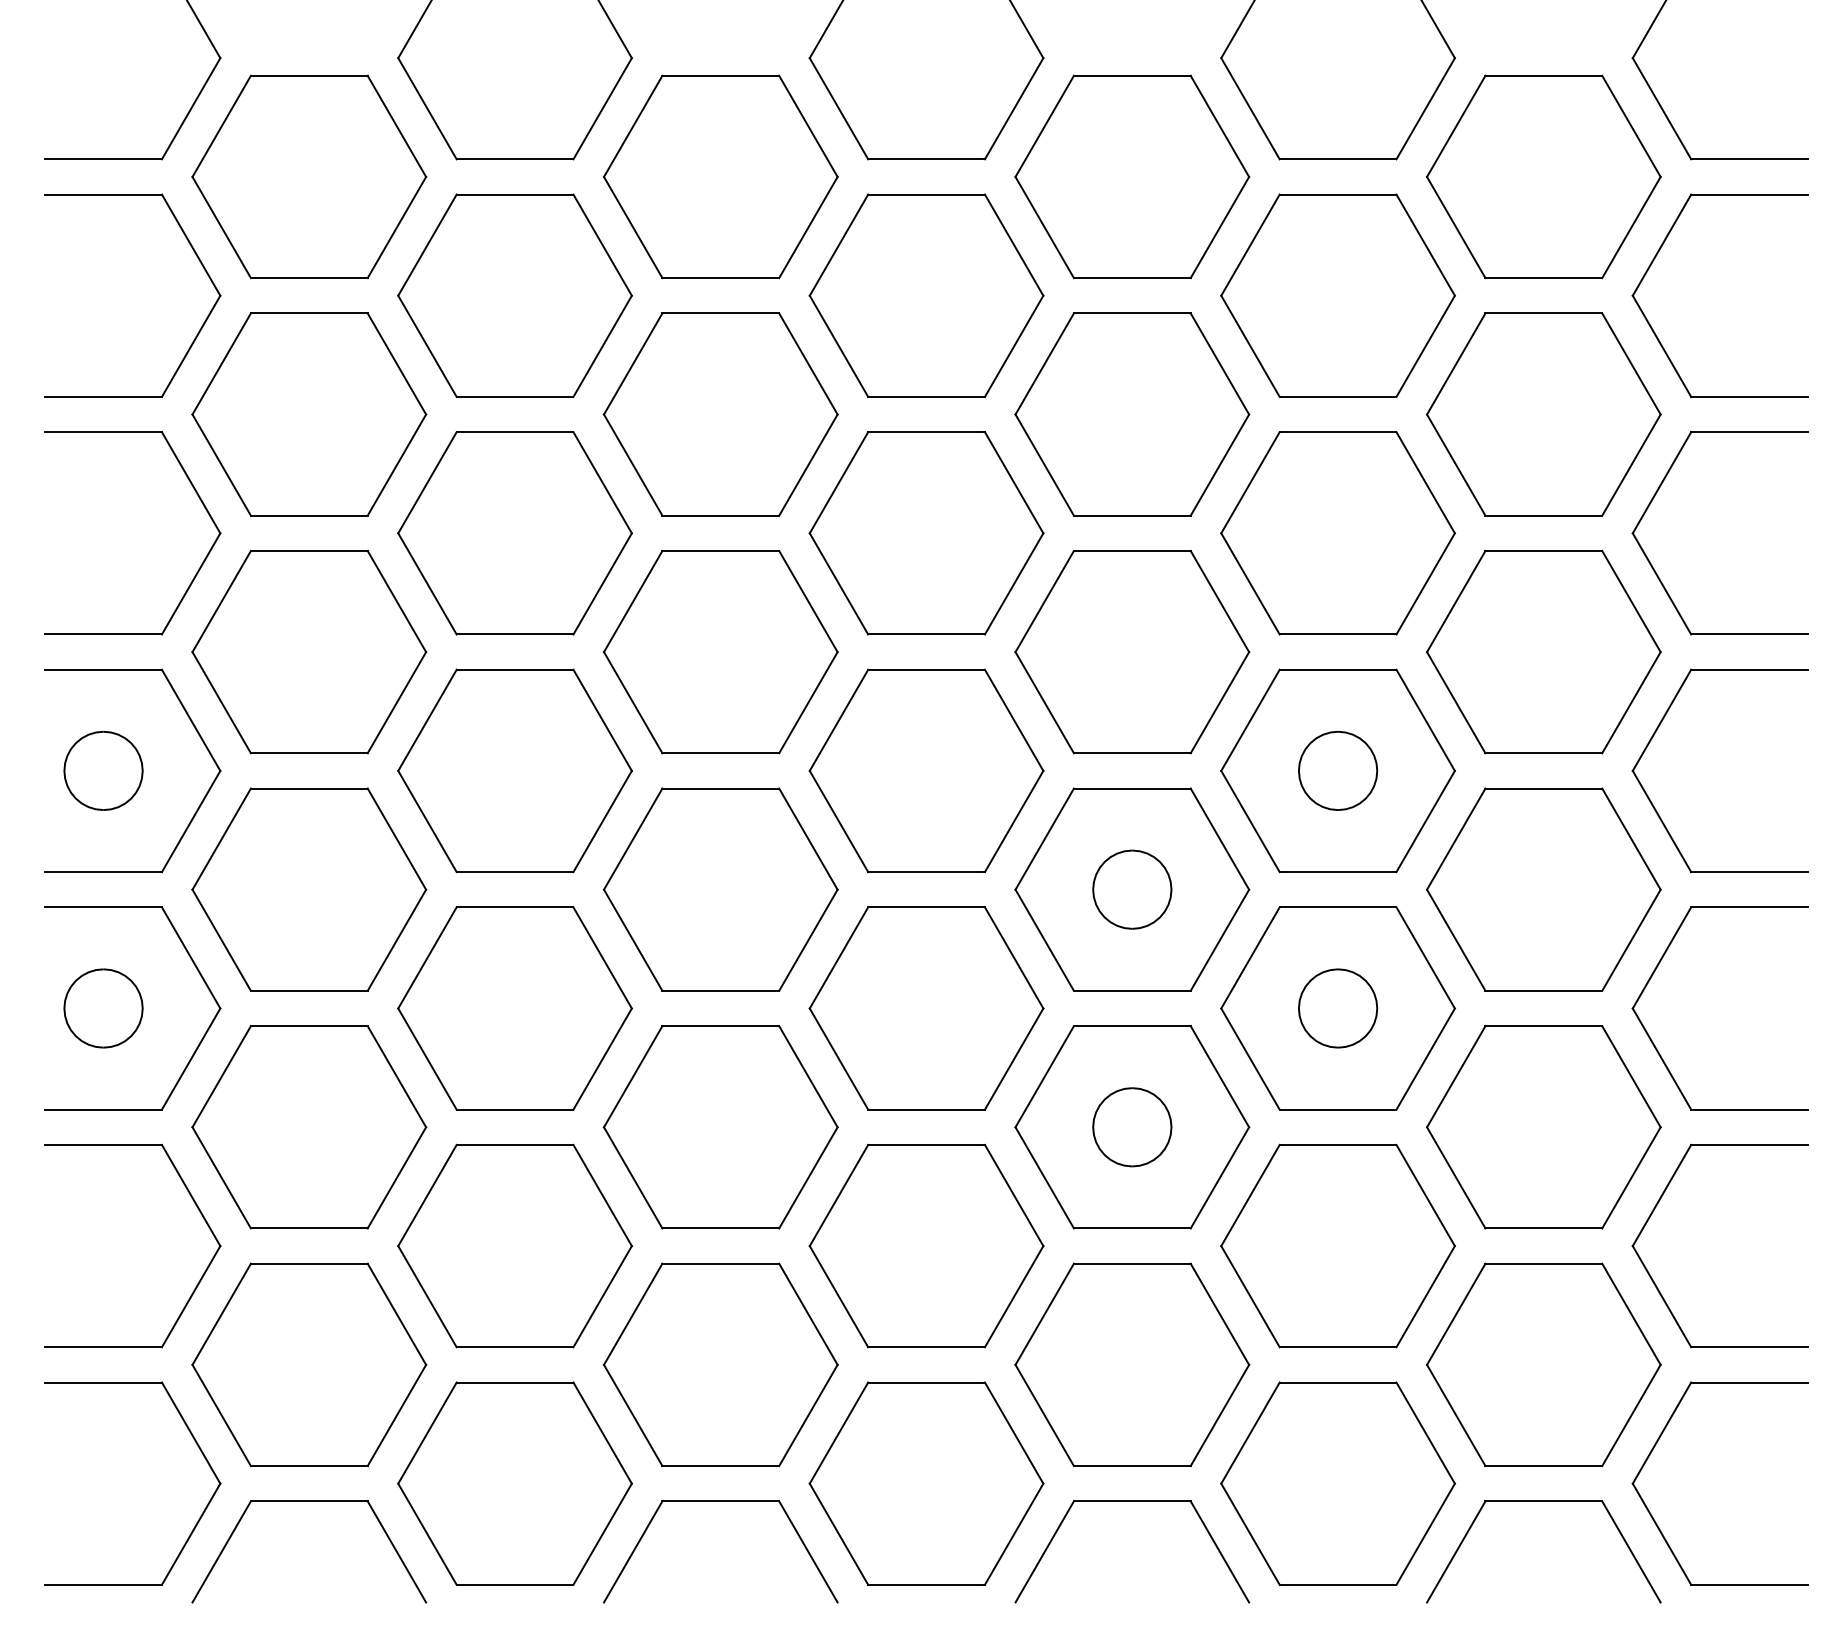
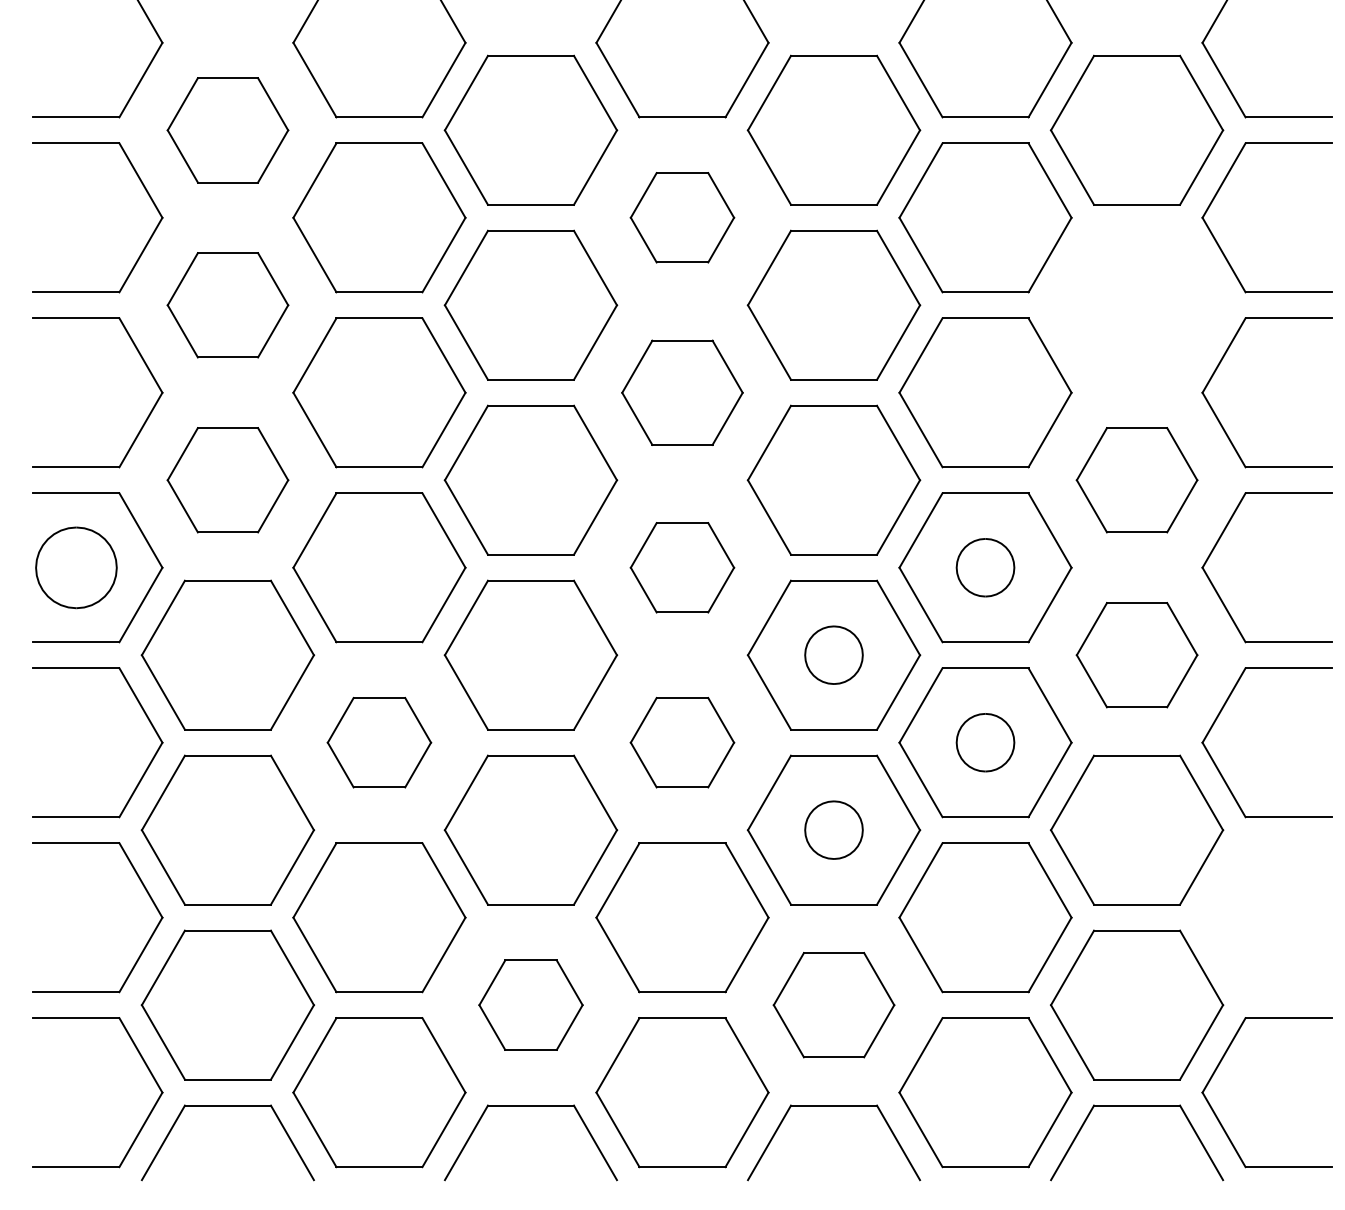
part: (309, 176) -> (228, 130), size x0.7
part: (926, 295) -> (682, 217), size x0.6
part: (309, 414) -> (228, 305), size x0.7
part: (1543, 414) -> (1136, 305), removed
part: (926, 533) -> (682, 392), size x0.7
part: (309, 651) -> (228, 479), size x0.7
part: (1543, 651) -> (1136, 479), size x0.7
part: (103, 770) -> (76, 567), size x1.4
part: (926, 770) -> (682, 567), size x0.6
part: (1543, 889) -> (1136, 655), size x0.7
part: (103, 1008) -> (76, 742), removed
part: (514, 1008) -> (379, 742), size x0.6
part: (926, 1008) -> (682, 742), size x0.6
part: (1656, 1284) -> (1220, 945), removed
part: (720, 1364) -> (530, 1004), size x0.6
part: (1132, 1364) -> (834, 1004), size x0.7

